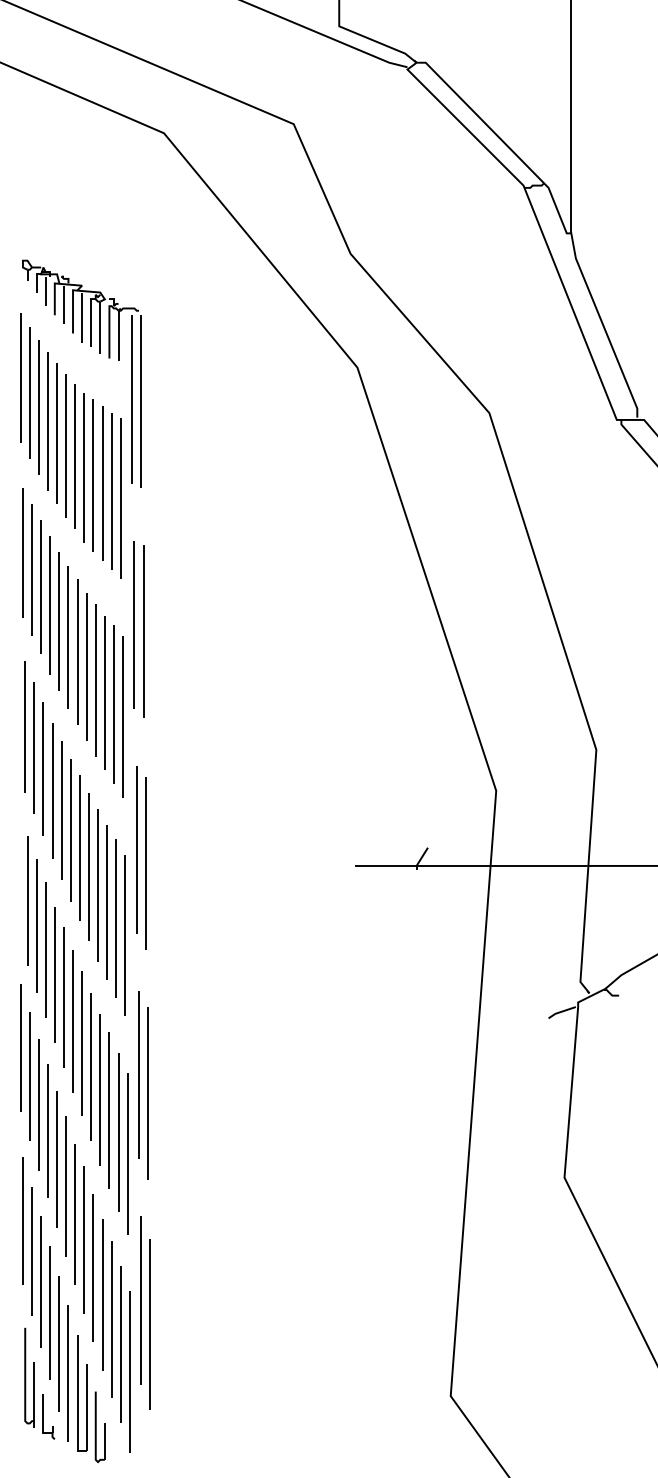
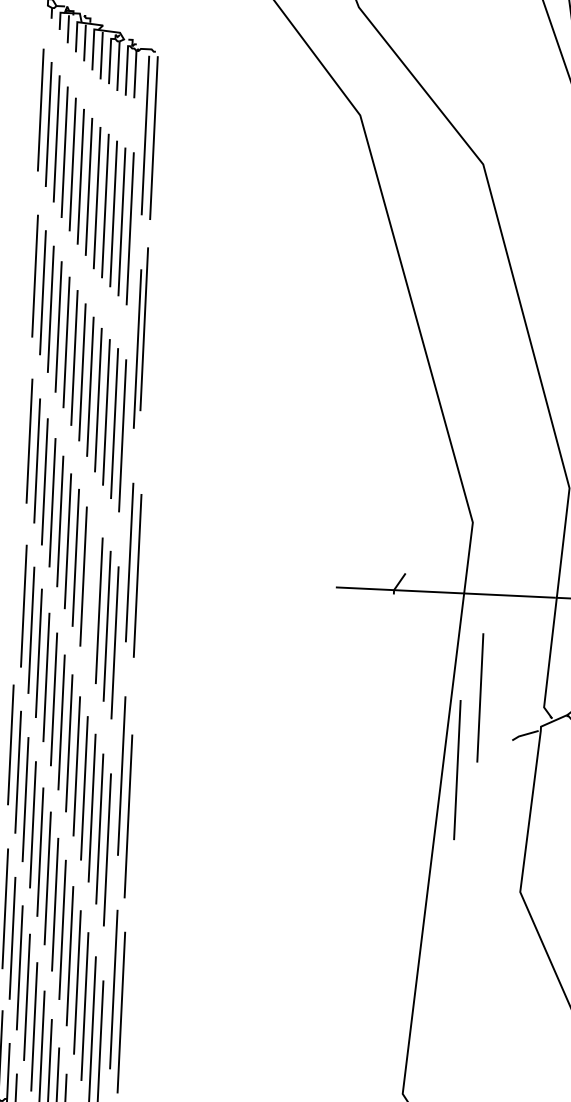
line: (143, 631) -> (144, 329), moved
line: (97, 885) -> (90, 594), removed
line: (512, 974) -> (480, 697), added
line: (491, 1051) -> (456, 769), added
line: (147, 1093) -> (127, 816), moved

